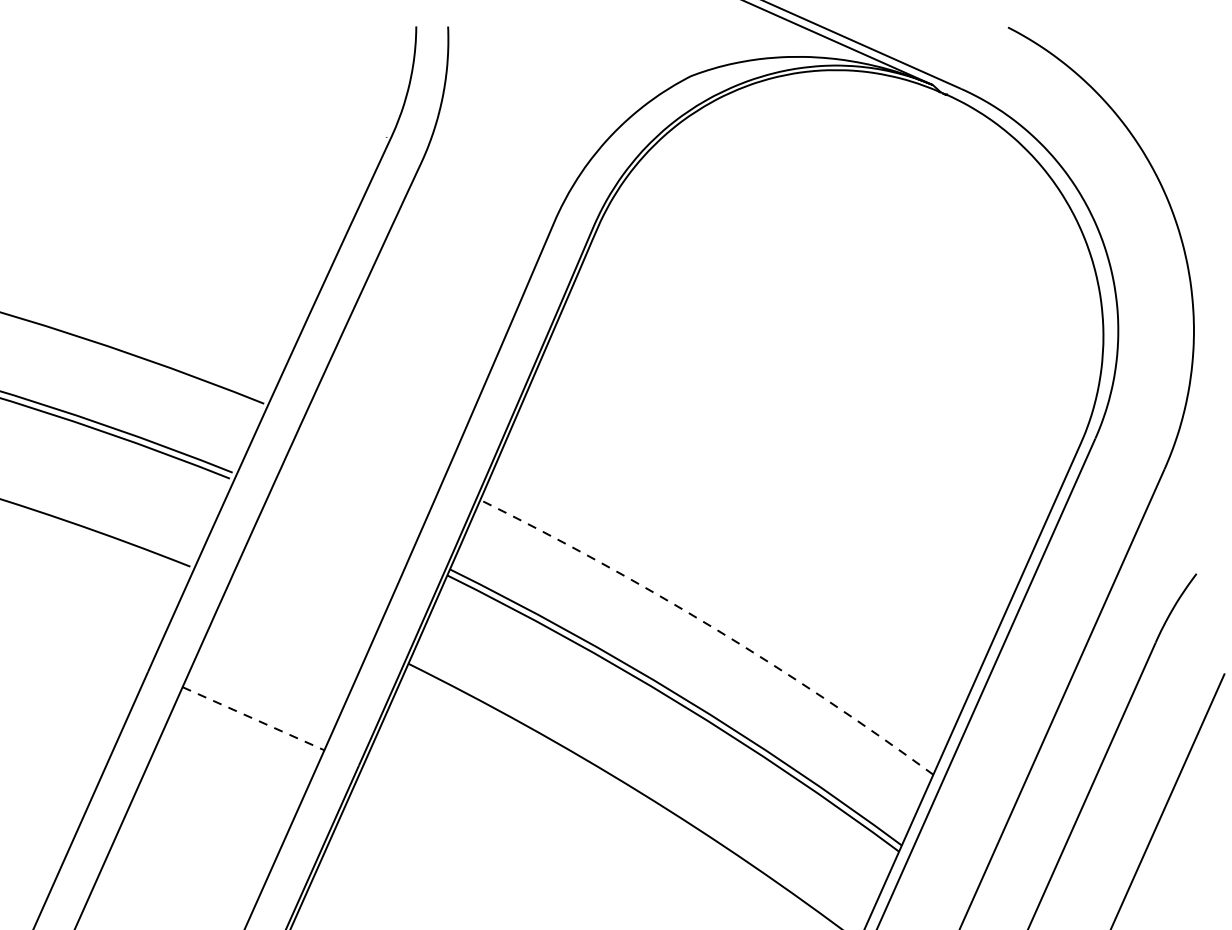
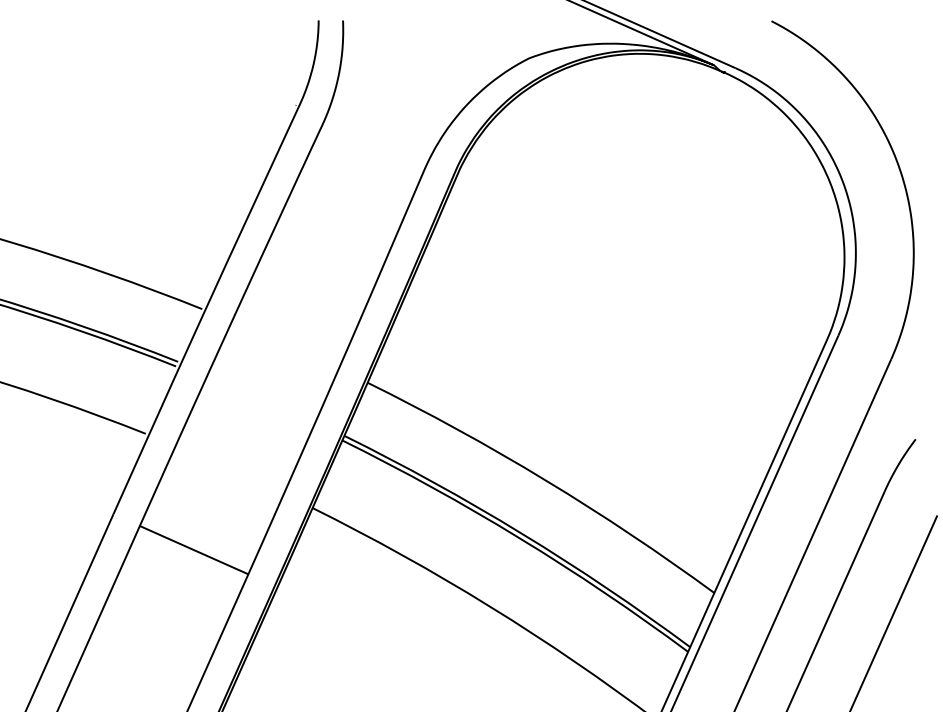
arc: (712, 627) -> (545, 480), dashed -> solid
line: (254, 719) -> (194, 550), dashed -> solid

